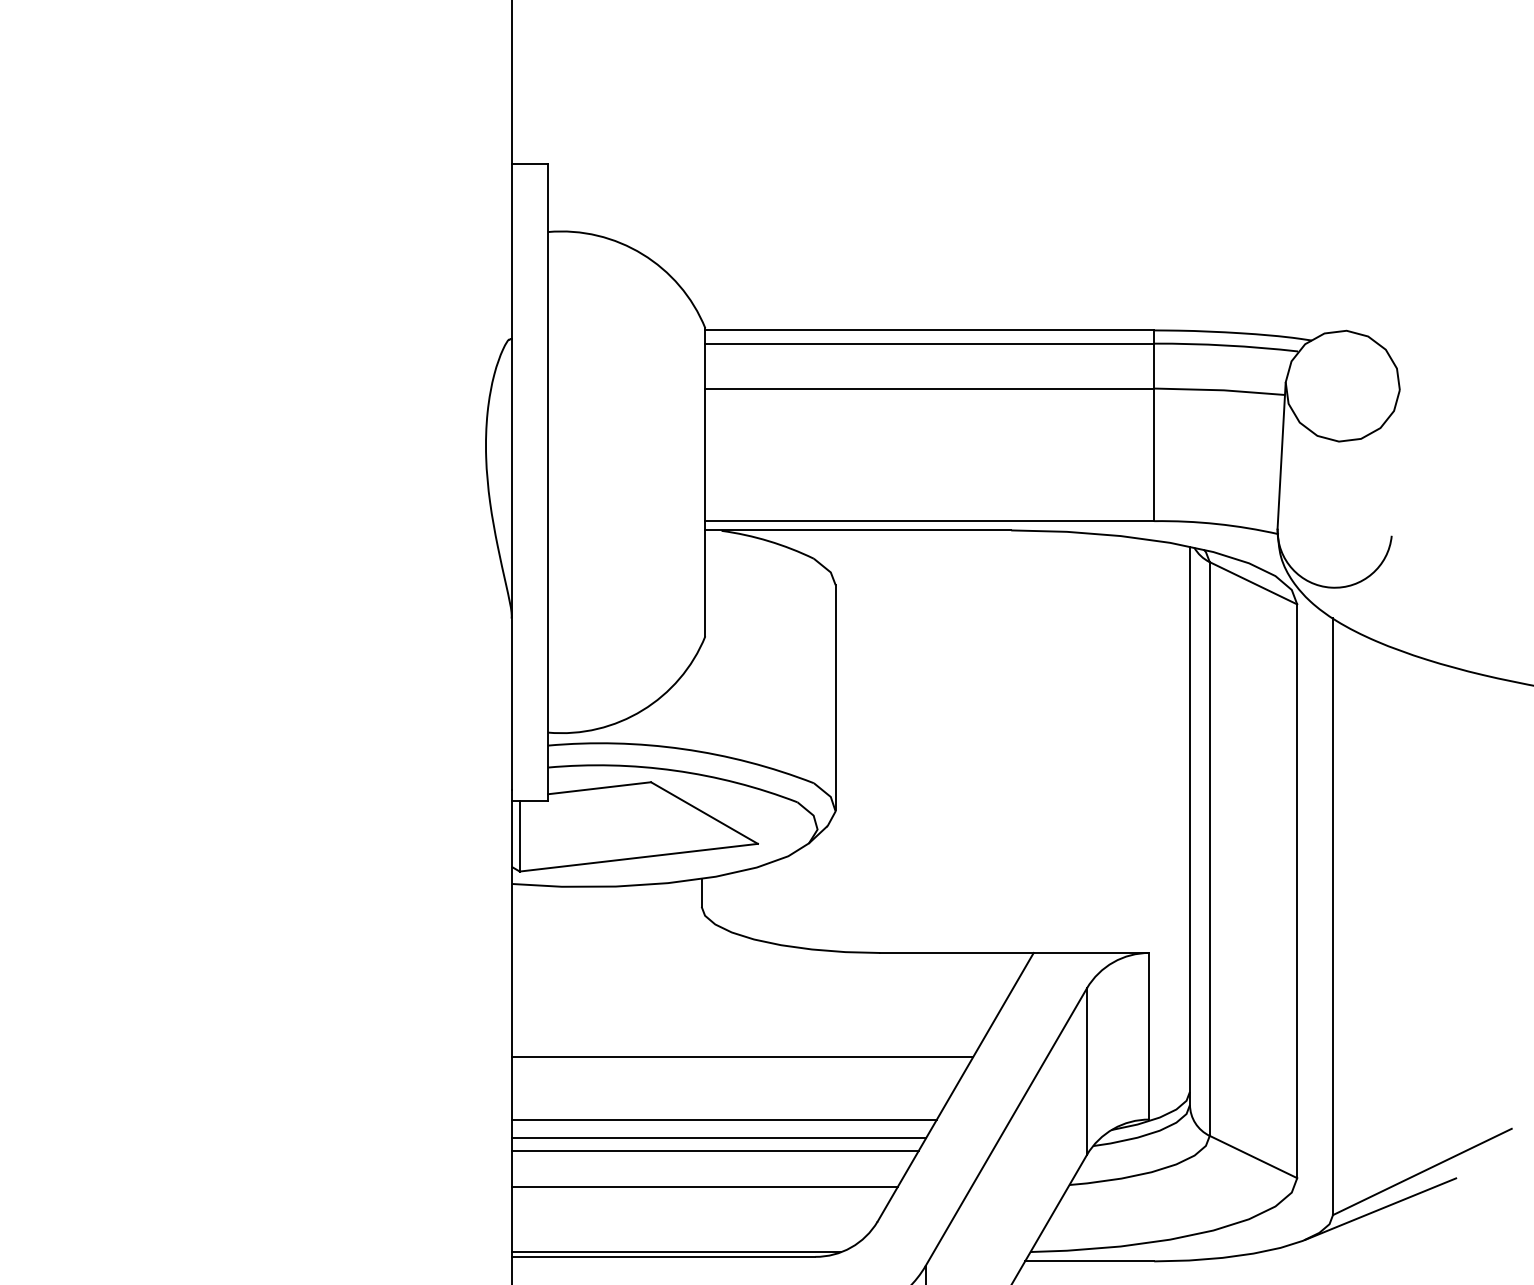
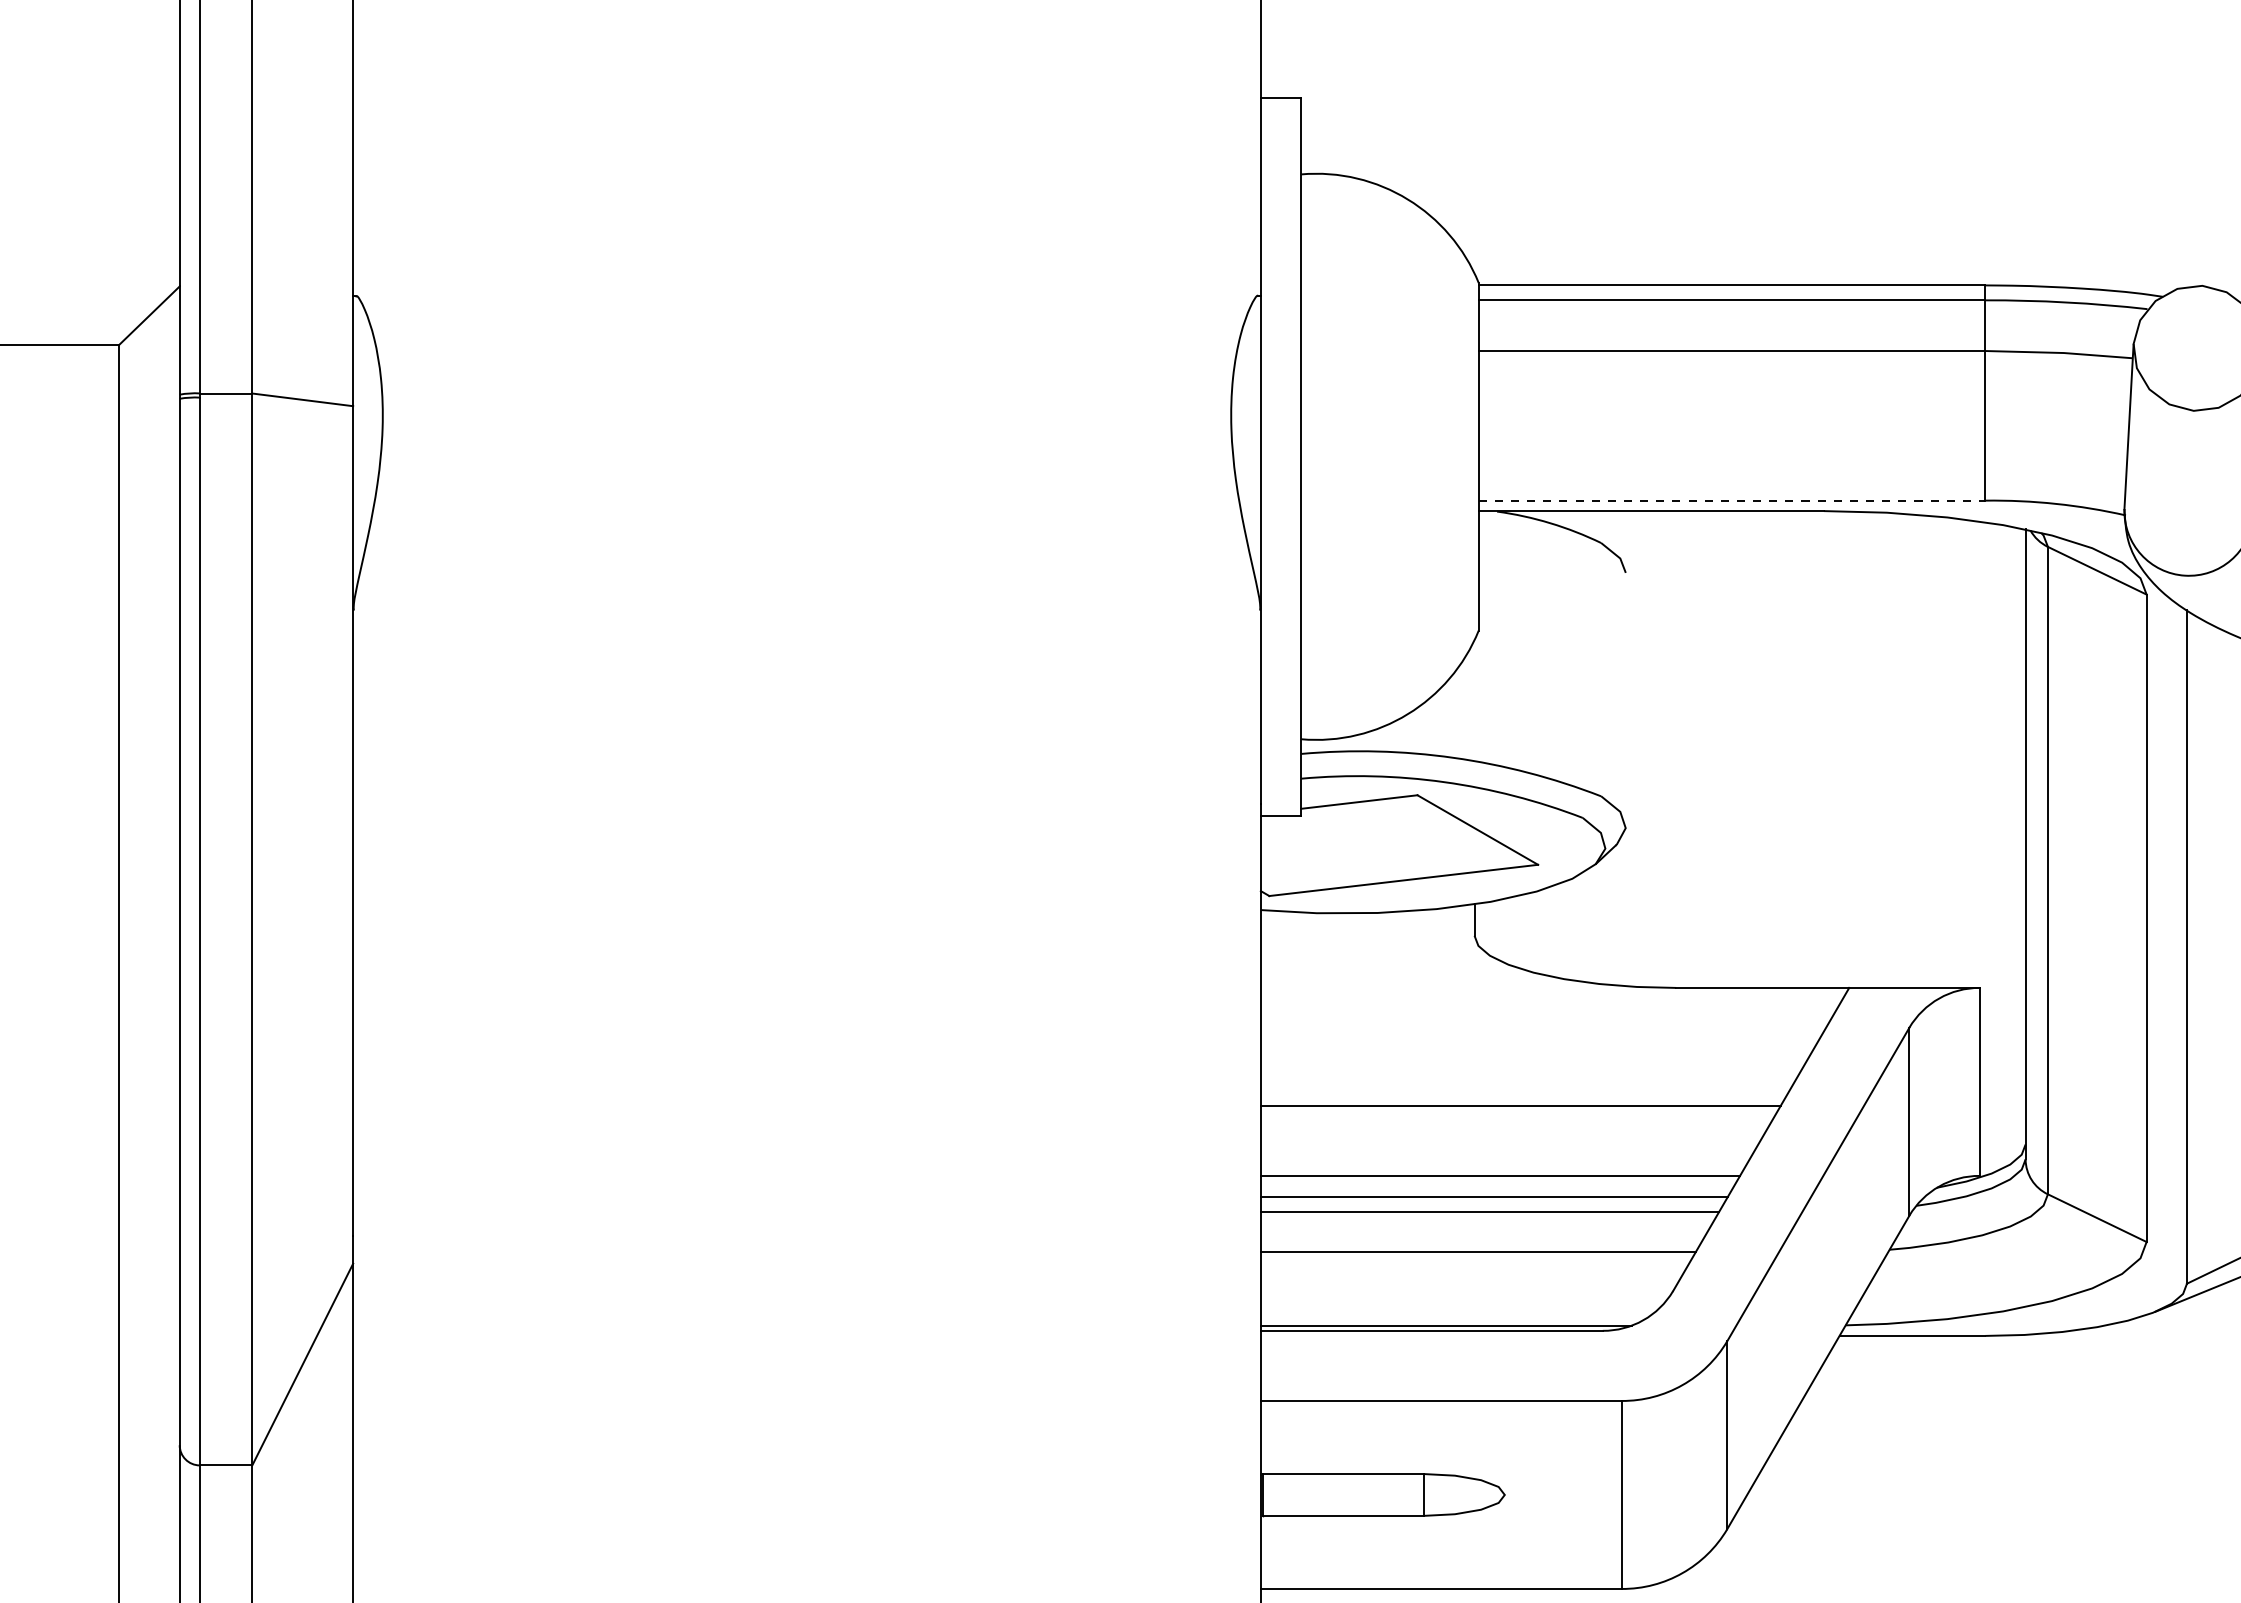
line: (930, 521) -> (1732, 500), solid -> dashed
line: (835, 697) -> (1625, 699), removed
line: (519, 835) -> (1269, 855), removed

